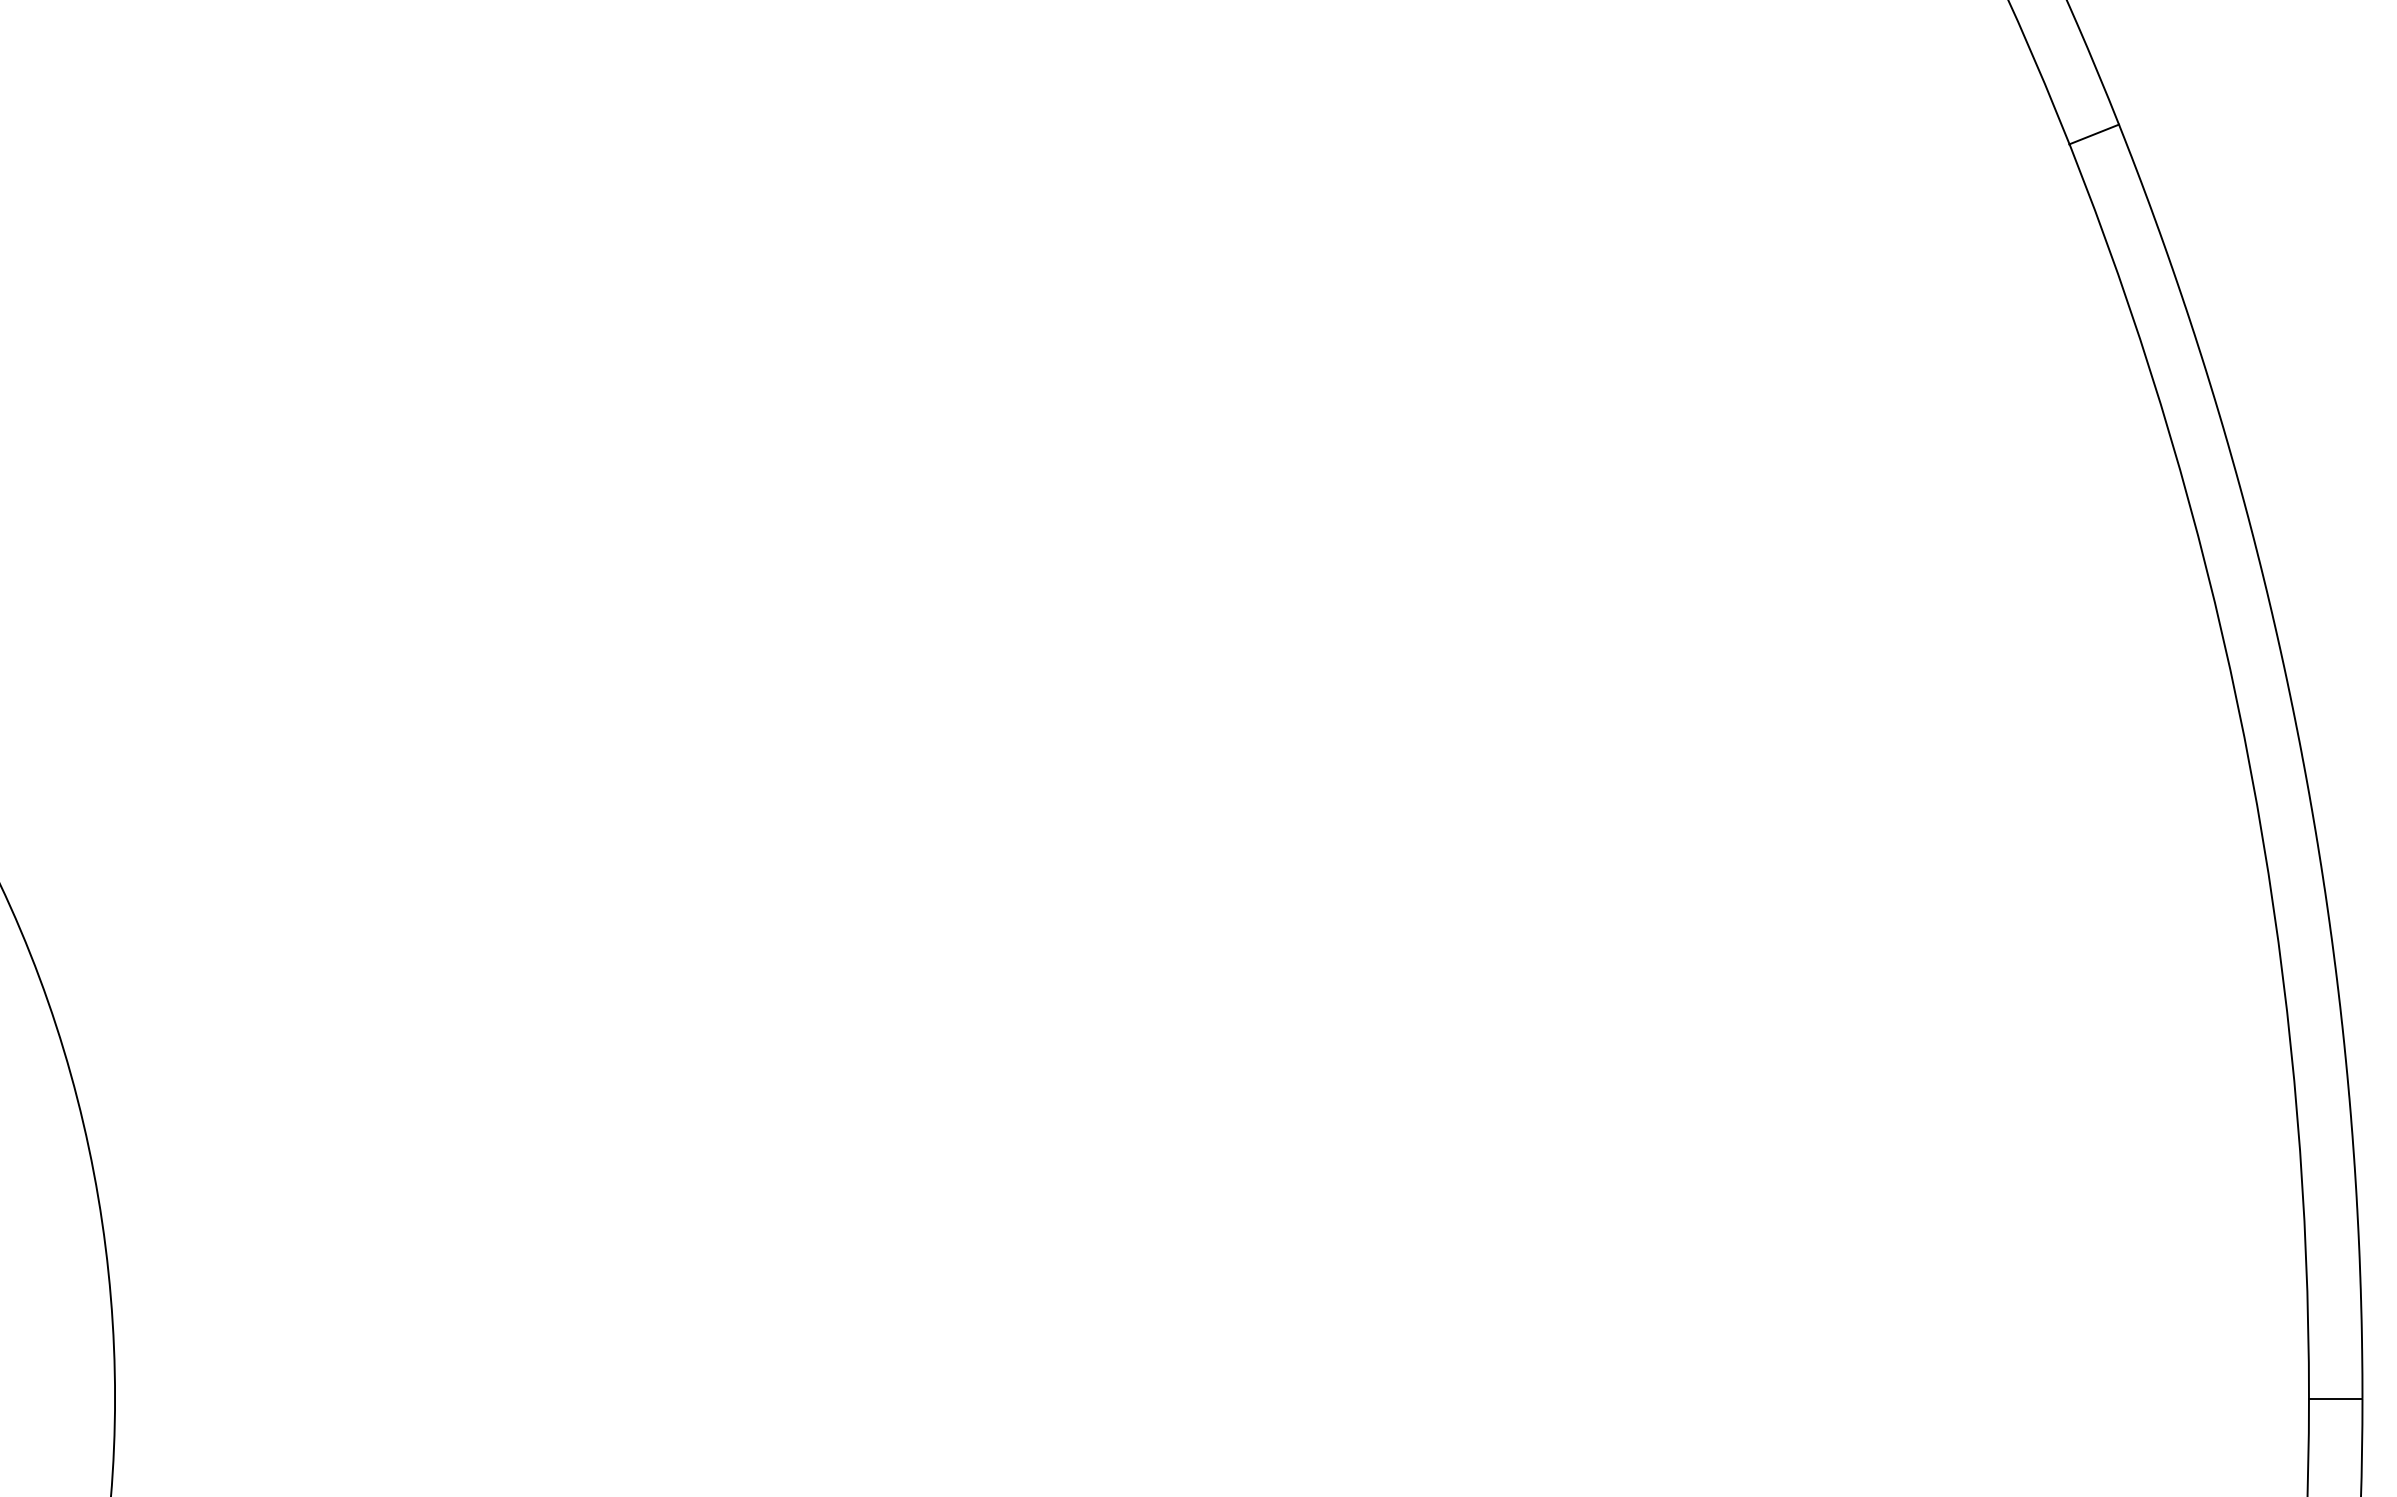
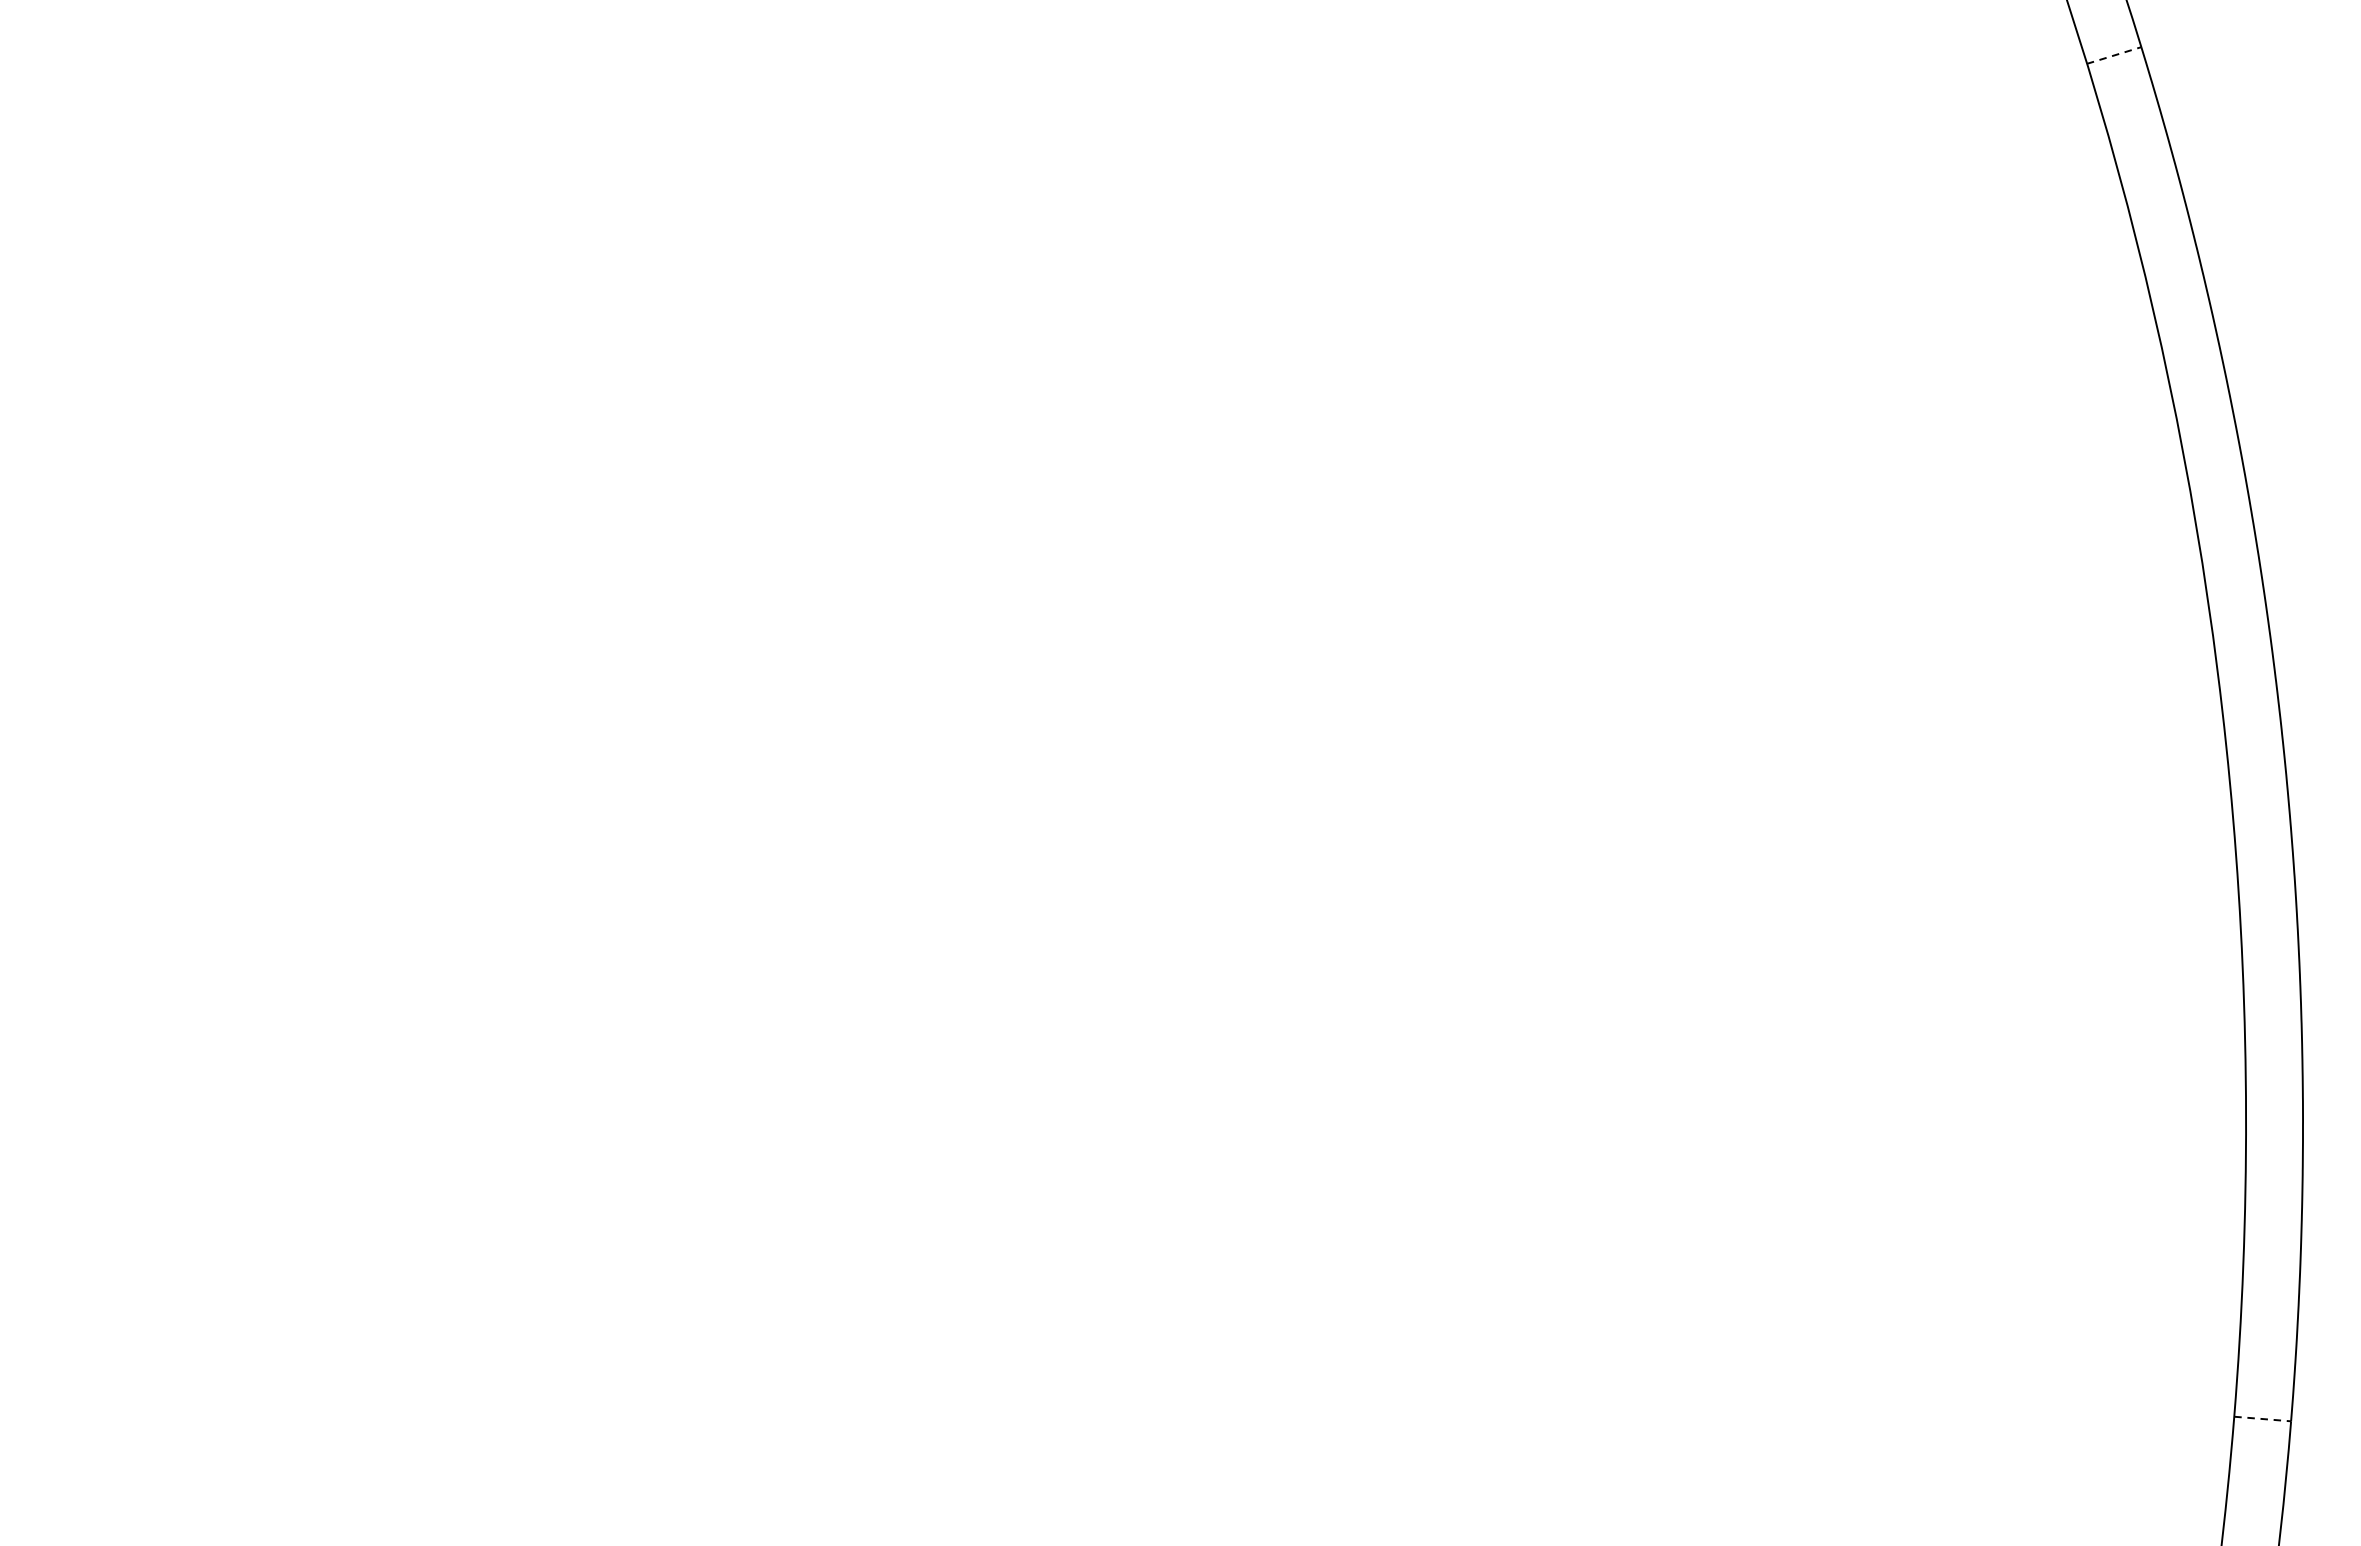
line: (2094, 134) -> (2114, 55), solid -> dashed
line: (2335, 1398) -> (2262, 1418), solid -> dashed

